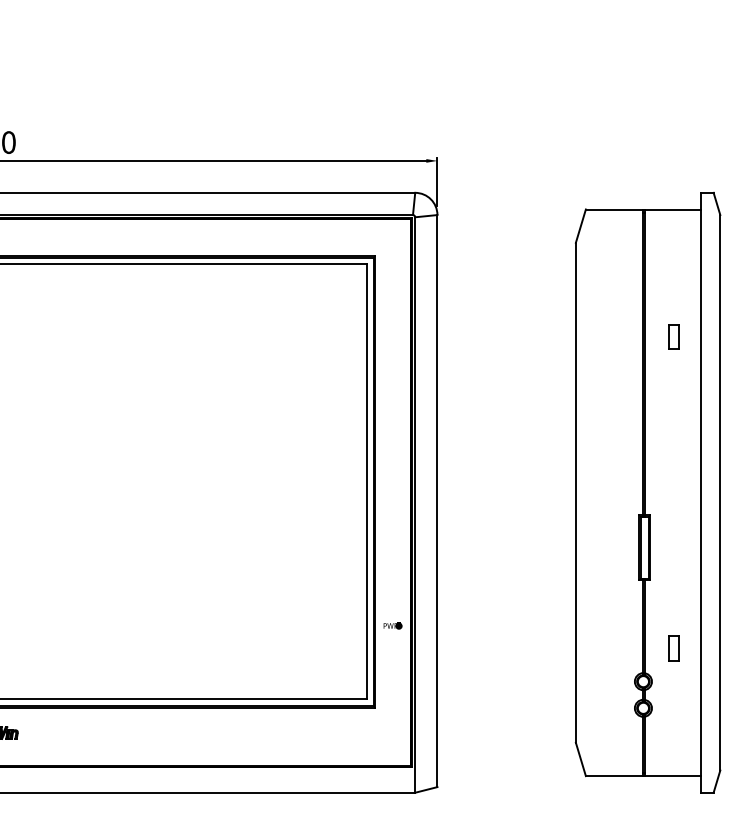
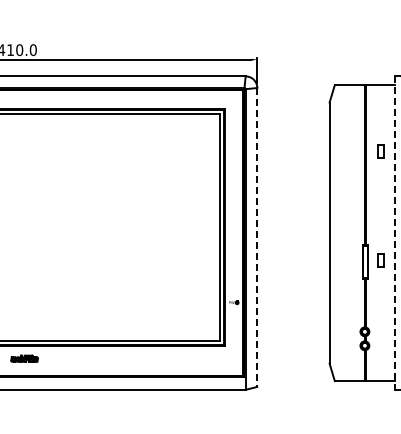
line: (701, 493) -> (395, 233), solid -> dashed
line: (437, 501) -> (257, 237), solid -> dashed
part: (673, 648) -> (380, 260), moved

